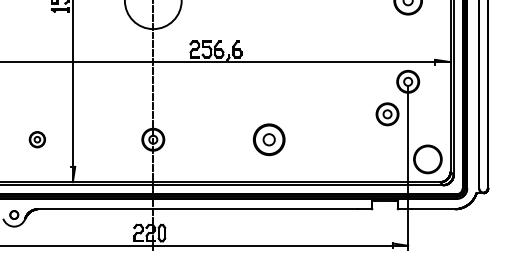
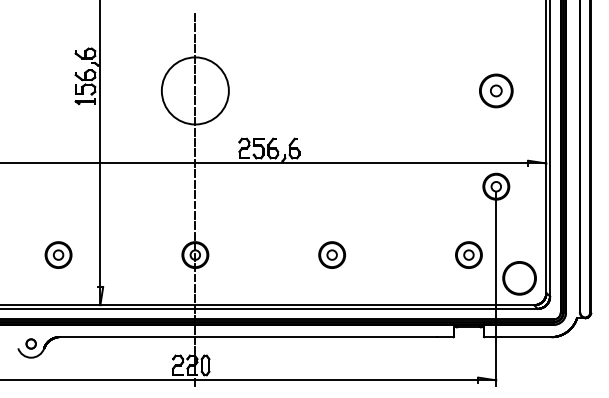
part: (387, 113) -> (468, 254), moved
part: (37, 139) -> (58, 254), size x1.43
part: (268, 139) -> (331, 254), size x0.71

